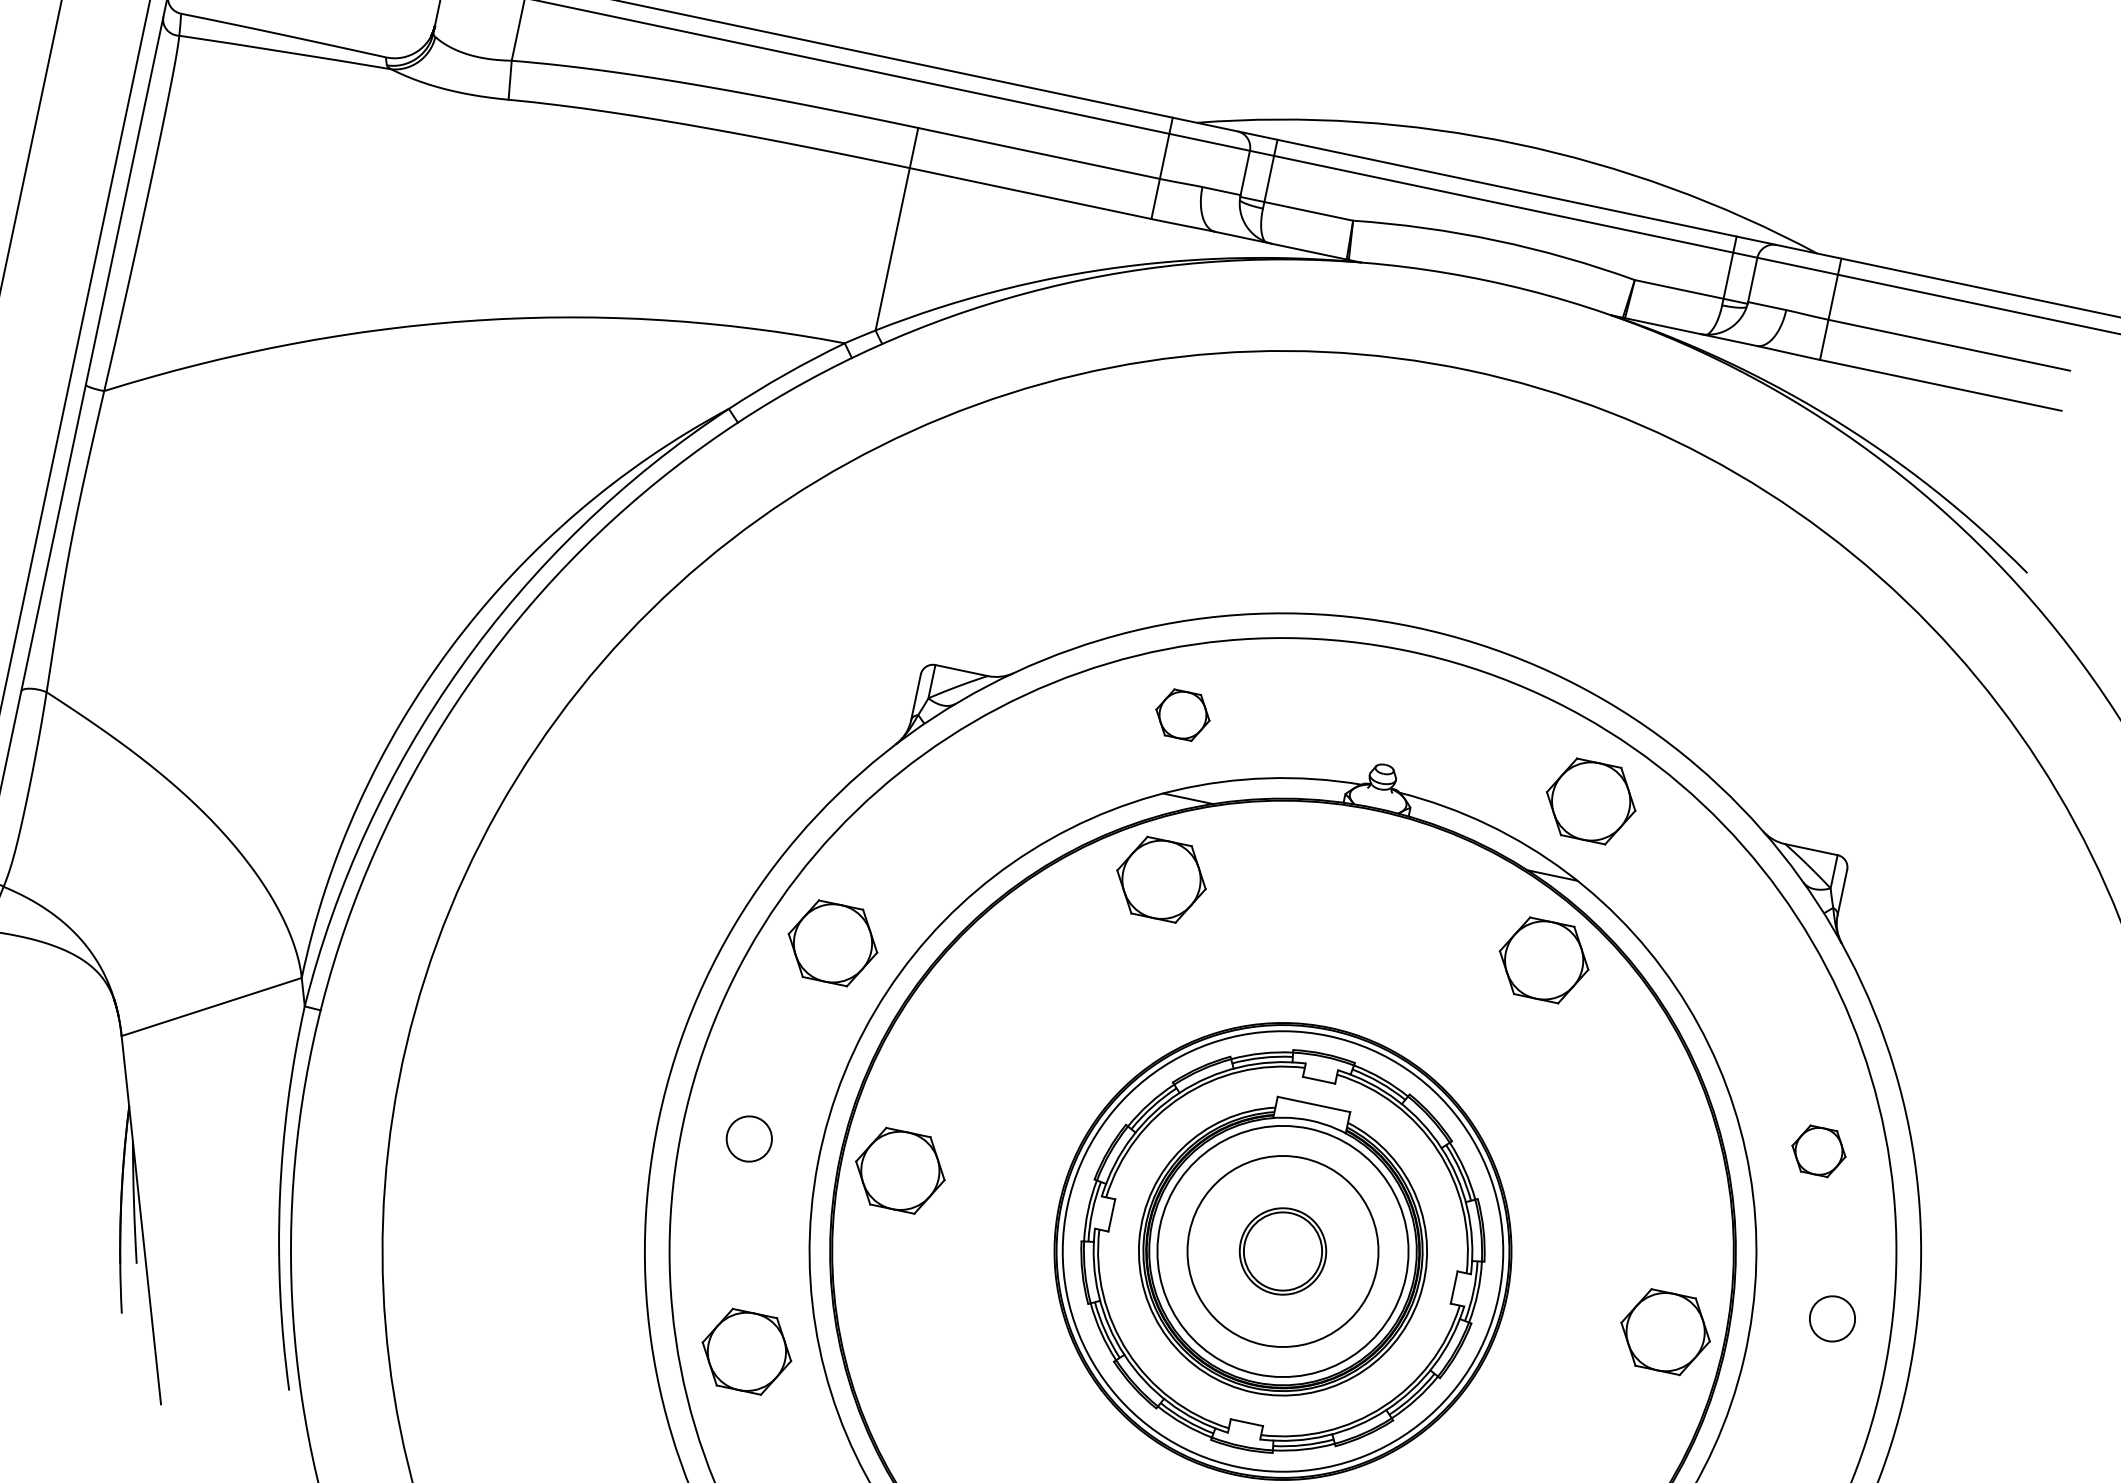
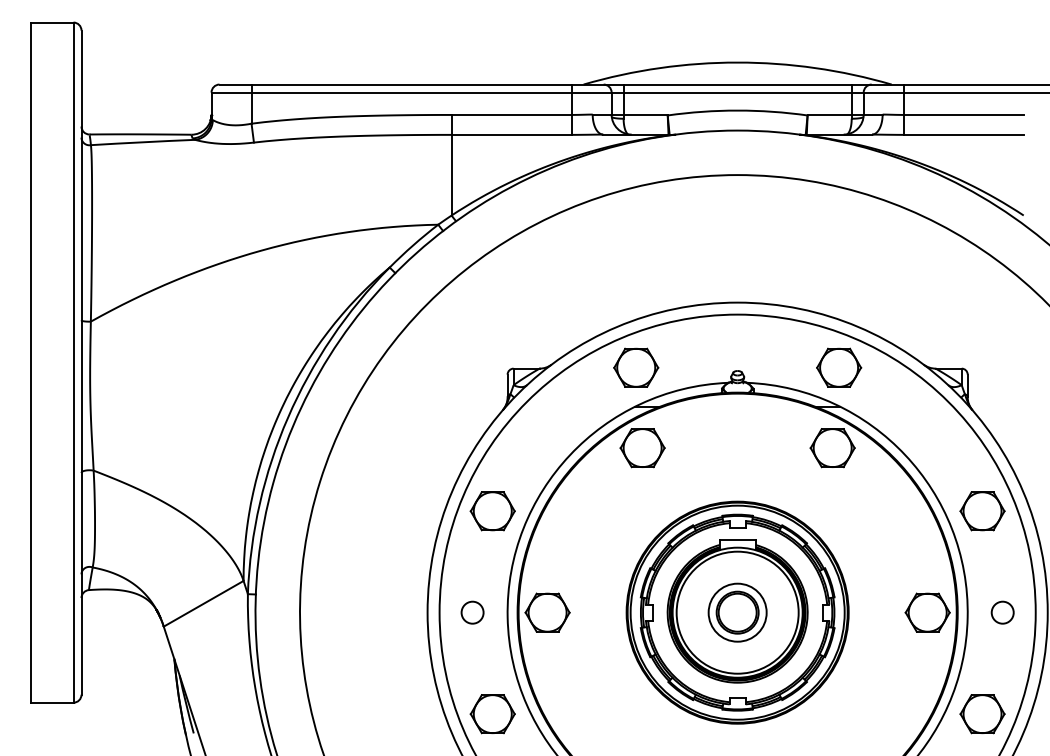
part: (1183, 714) -> (636, 367), size x1.67
part: (1818, 1151) -> (982, 511), size x1.67
circle: (1282, 1251) -> (737, 612), size x0.62
circle: (1832, 1318) -> (1002, 612), moved

